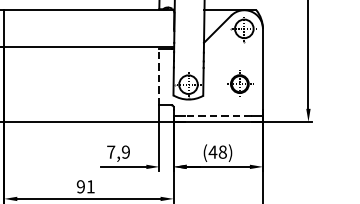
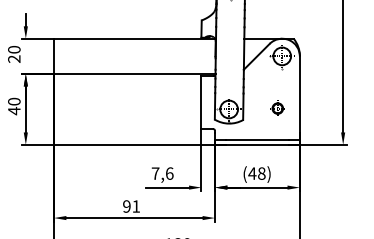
line: (159, 77) -> (201, 102), dashed -> solid
part: (239, 82) -> (277, 107), size x0.62
line: (218, 116) -> (257, 139), dashed -> solid
text: (125, 152) -> (169, 173), 7,9 -> 7,6

